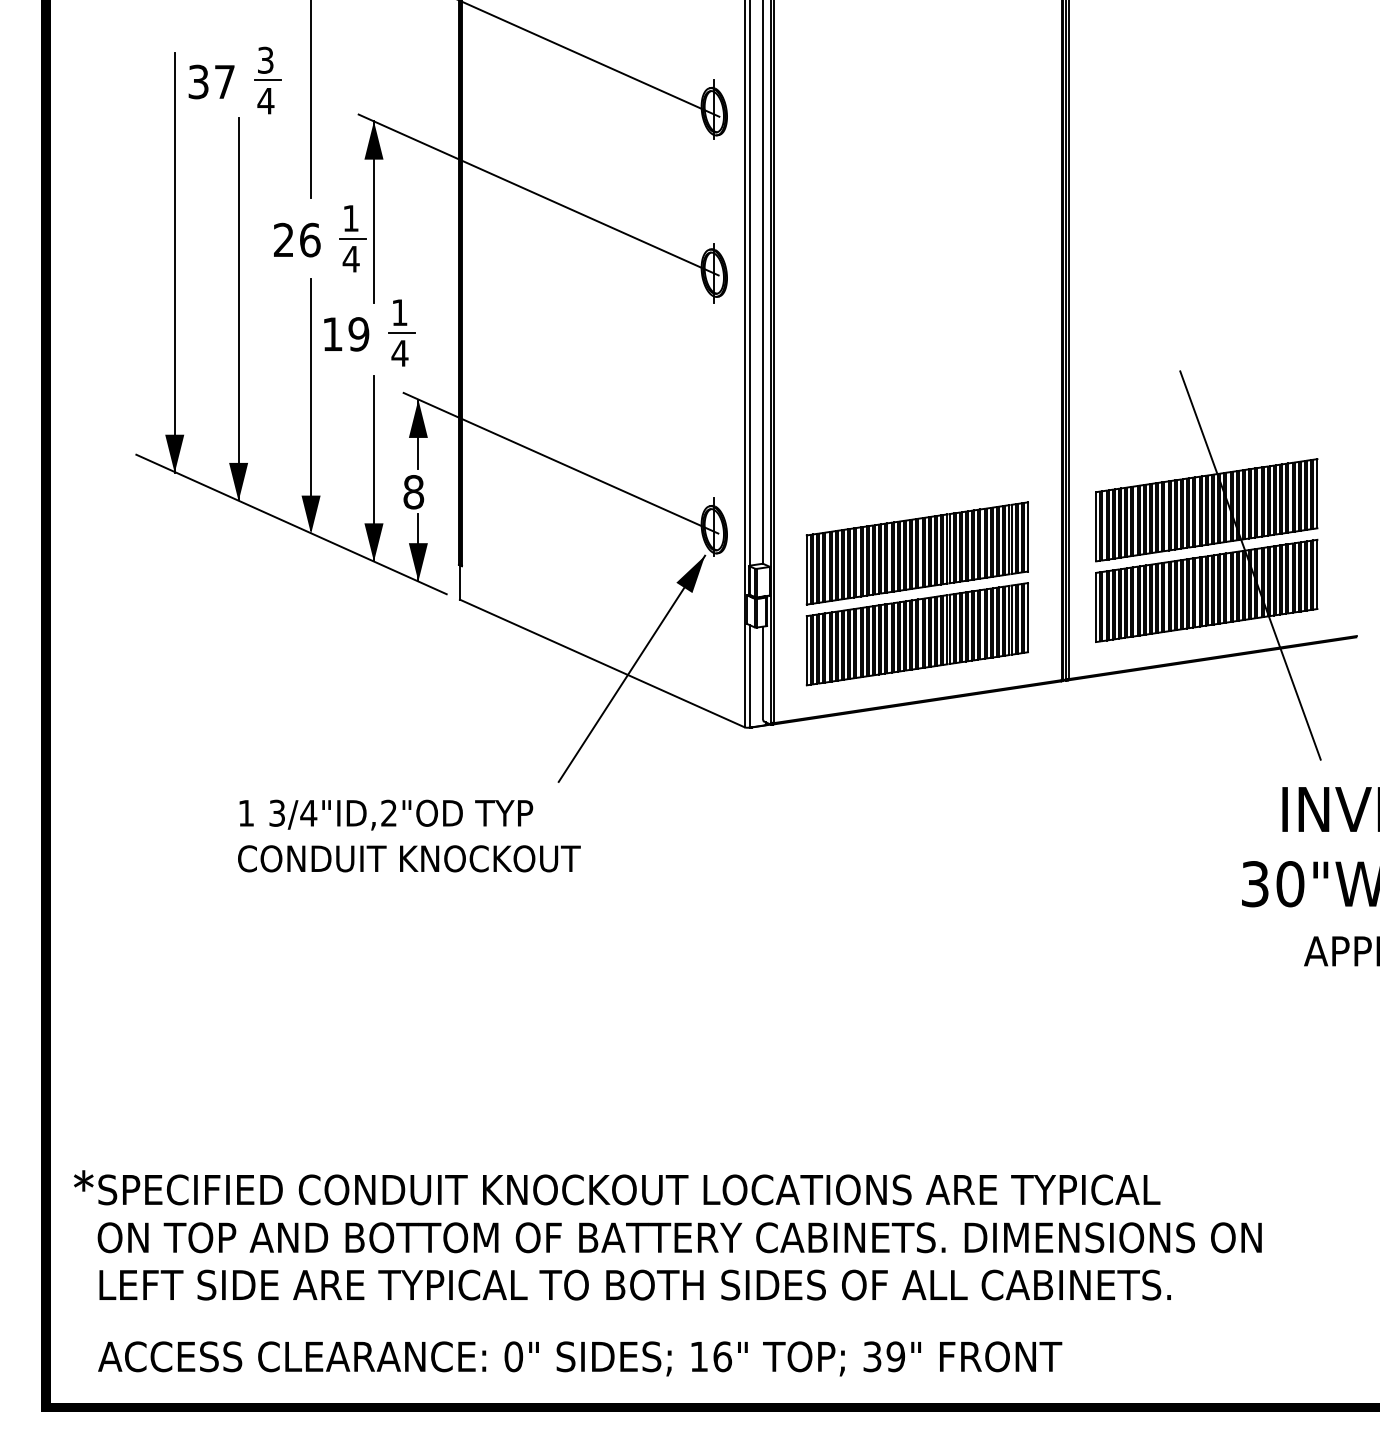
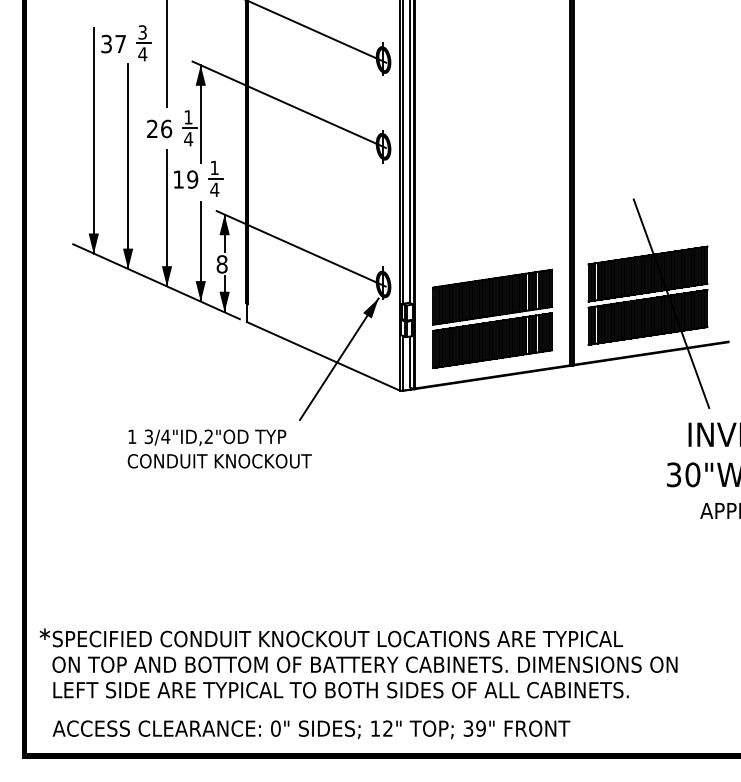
text: (723, 1356) -> (388, 728), 16" -> 12"

